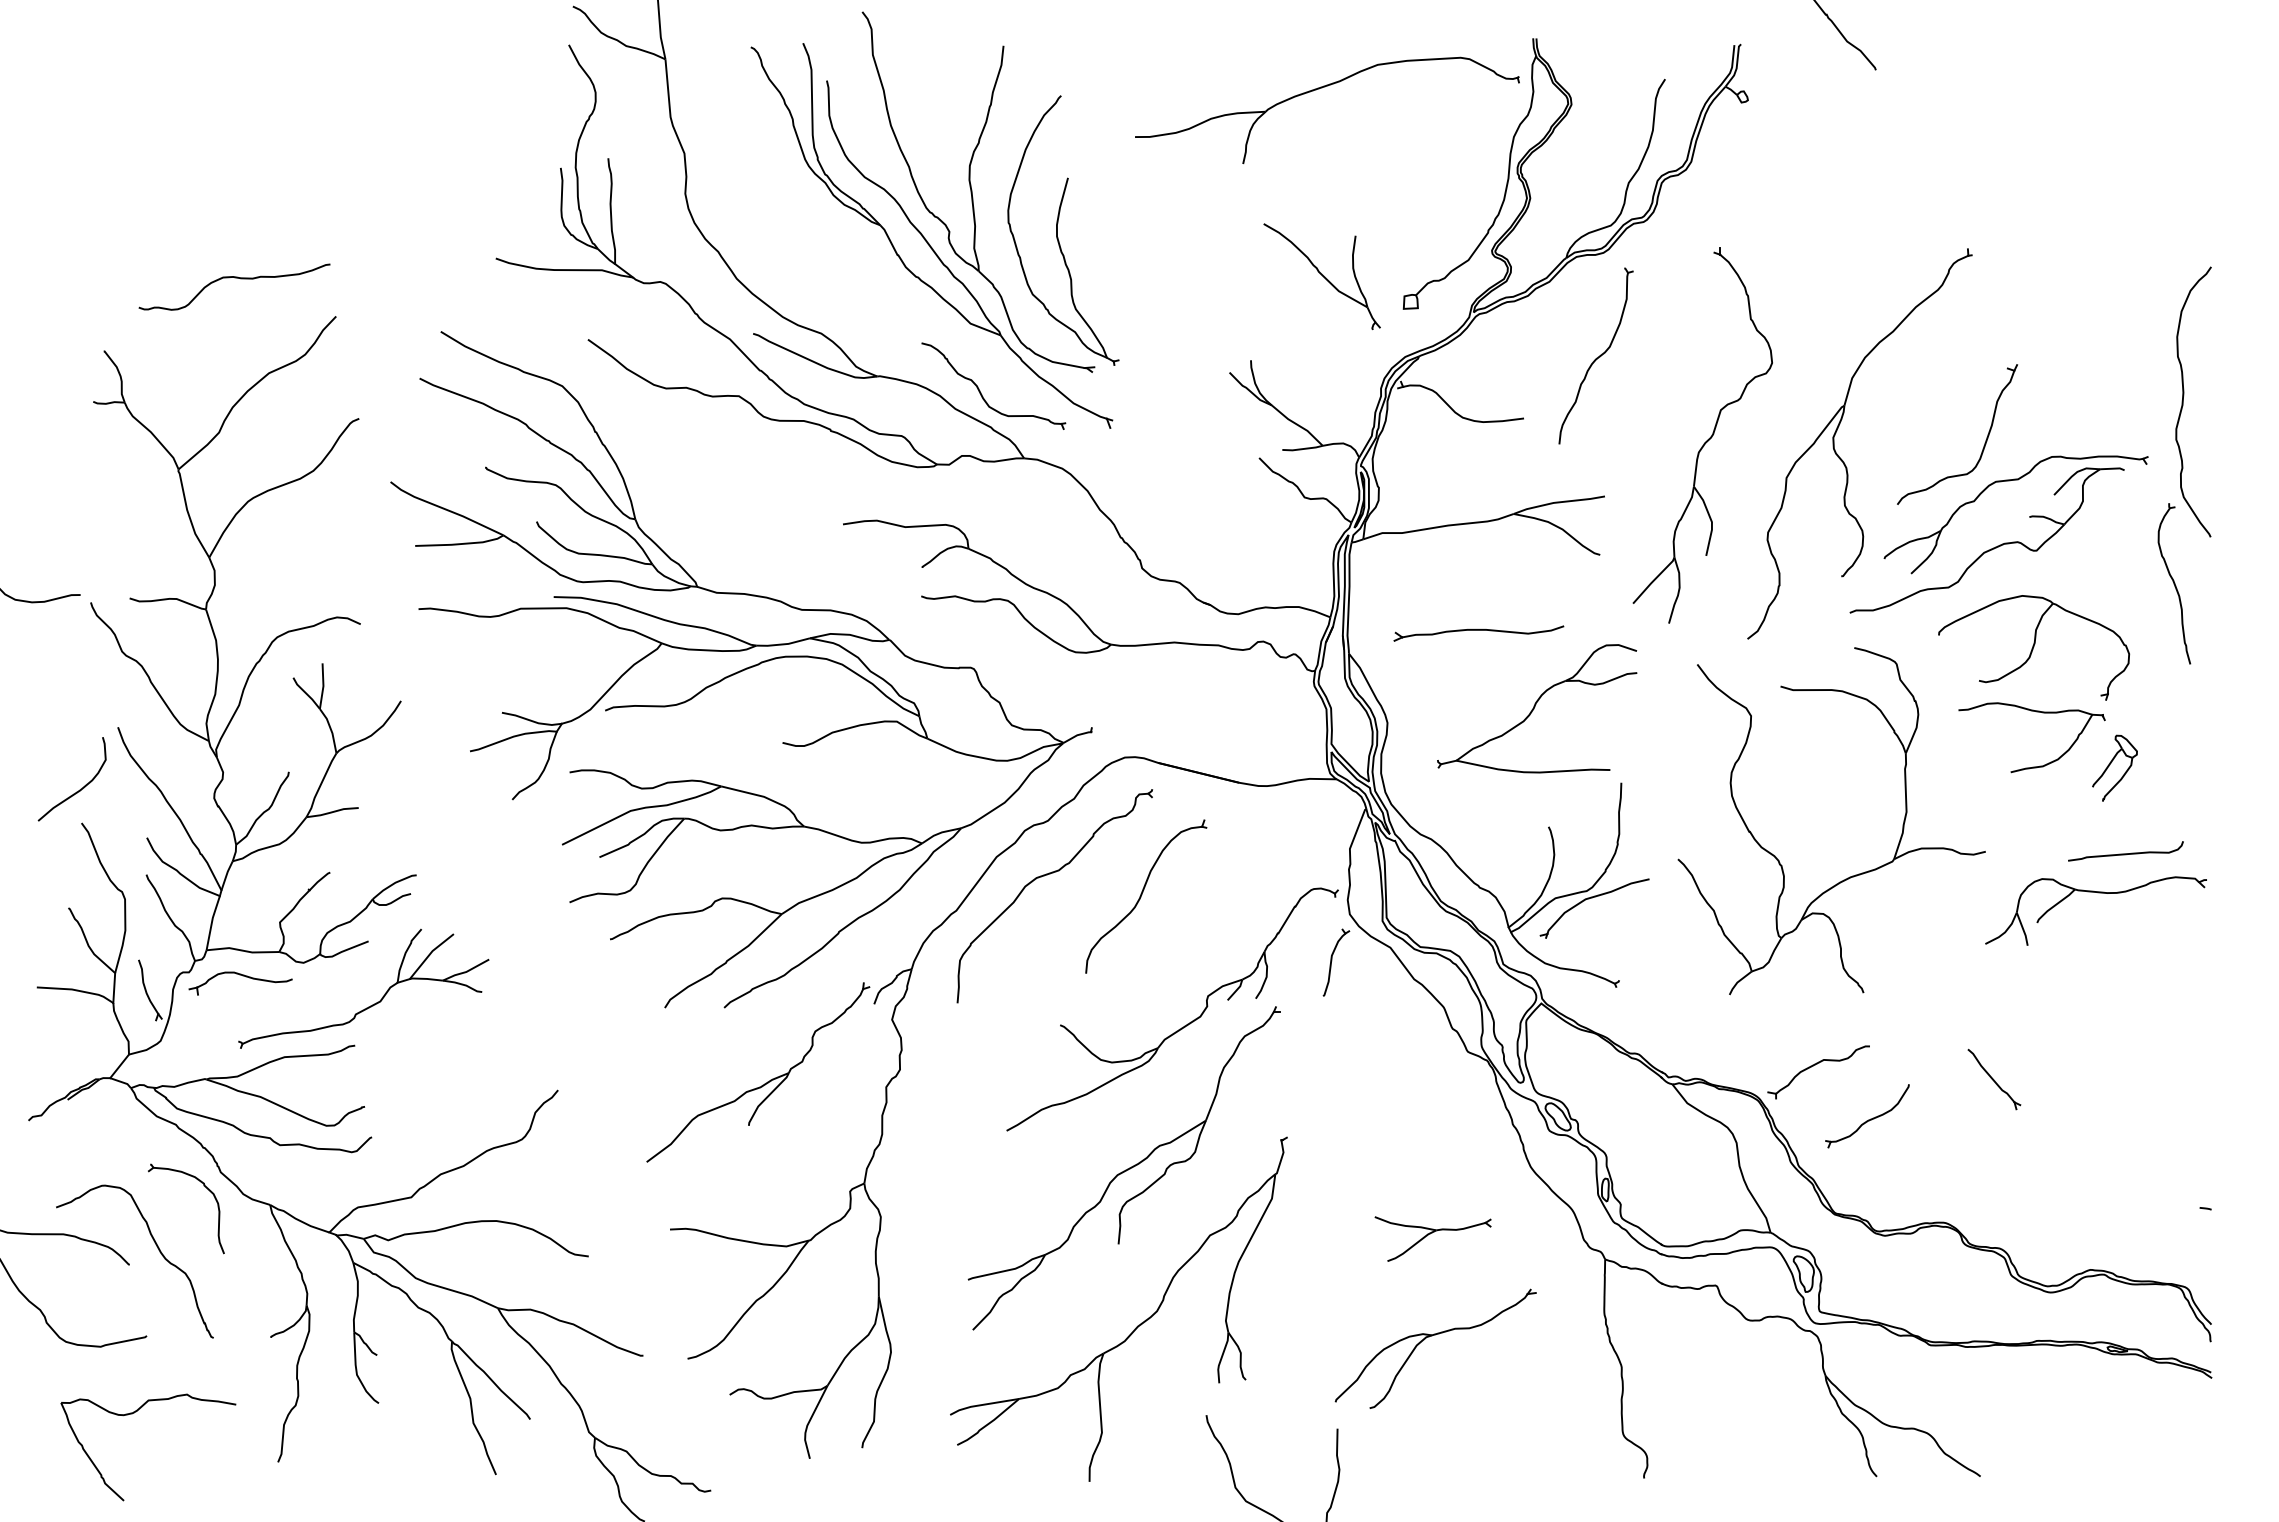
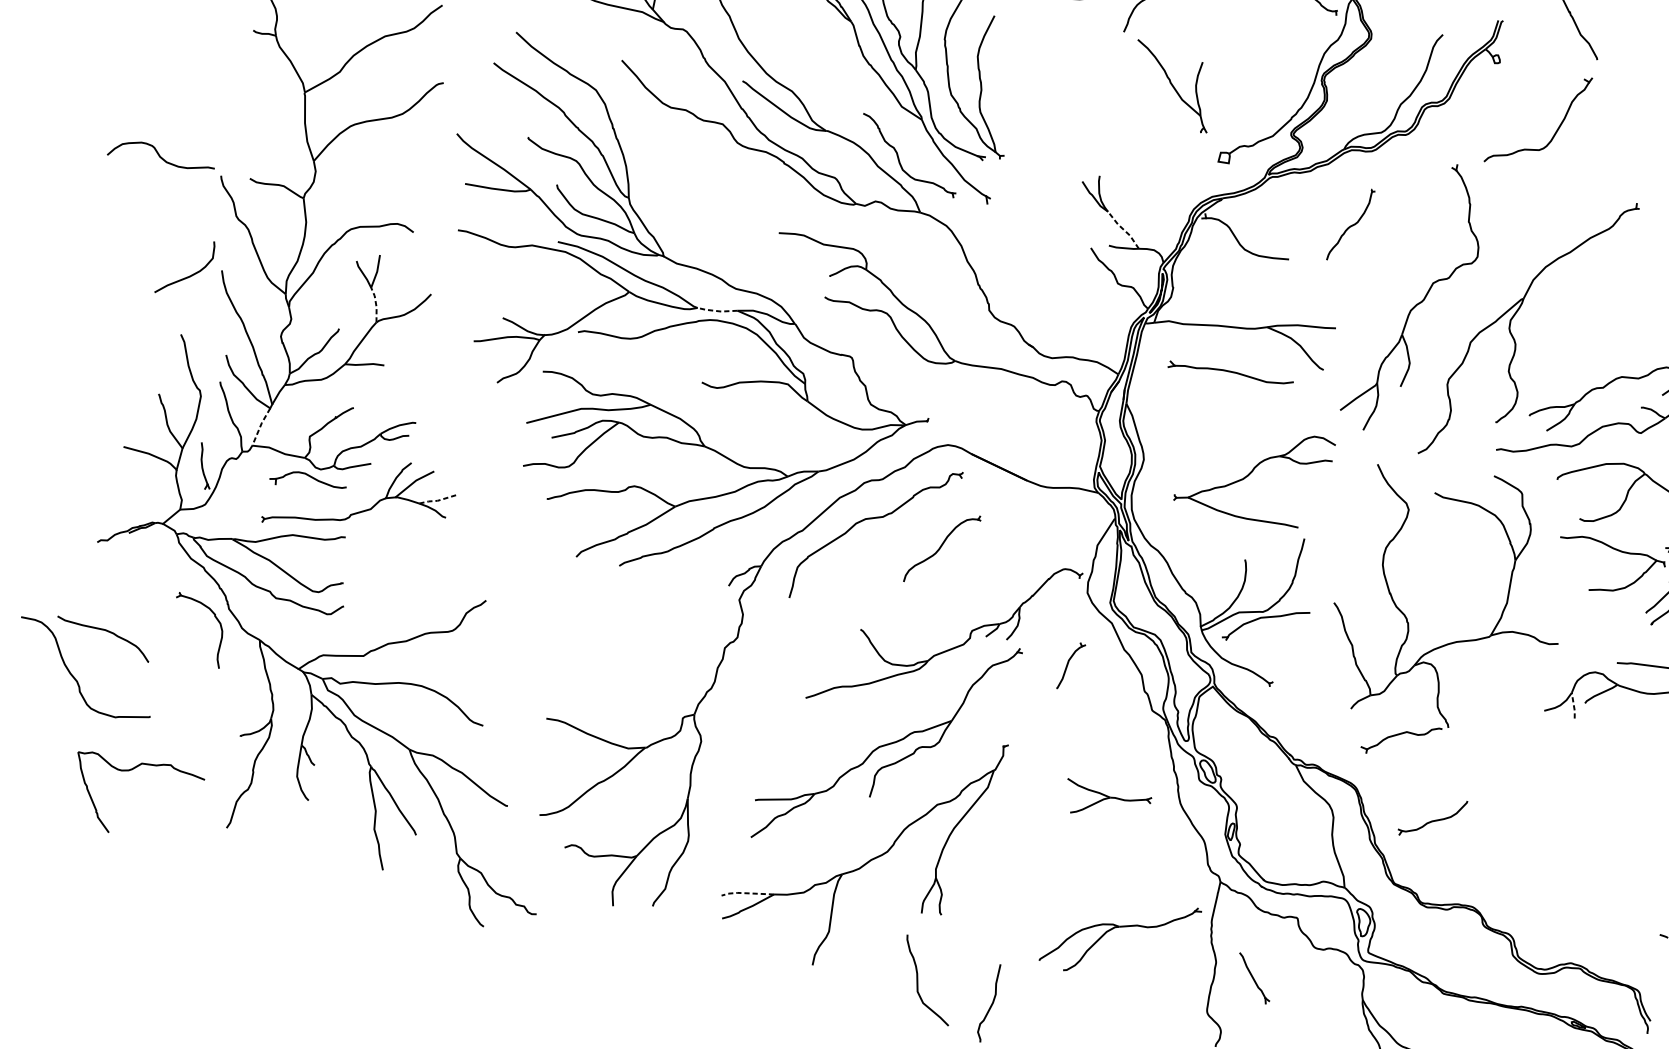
part: (1321, 276) -> (1171, 86), moved
part: (1595, 355) -> (1350, 224), size x0.6
line: (1297, 424) -> (1123, 229), solid -> dashed
part: (1983, 445) -> (1555, 131), moved
part: (1478, 633) -> (1230, 374), moved
line: (782, 644) -> (716, 311), solid -> dashed
line: (331, 729) -> (376, 304), solid -> dashed
curve: (80, 788) -> (190, 275), moved
part: (1146, 896) -> (942, 549), size x0.7
line: (211, 922) -> (260, 426), solid -> dashed
line: (2023, 929) -> (1574, 706), solid -> dashed
part: (1336, 962) -> (1071, 666), moved
line: (466, 971) -> (437, 500), solid -> dashed
part: (242, 976) -> (310, 477), moved
part: (1815, 1065) -> (1399, 734), moved
part: (1994, 1079) -> (1254, 978), moved
part: (764, 1083) -> (637, 626), removed
part: (1432, 1238) -> (1106, 802), moved
curve: (158, 1250) -> (171, 656), removed
part: (1432, 1336) -> (1119, 927), moved
line: (981, 1405) -> (745, 893), solid -> dashed

